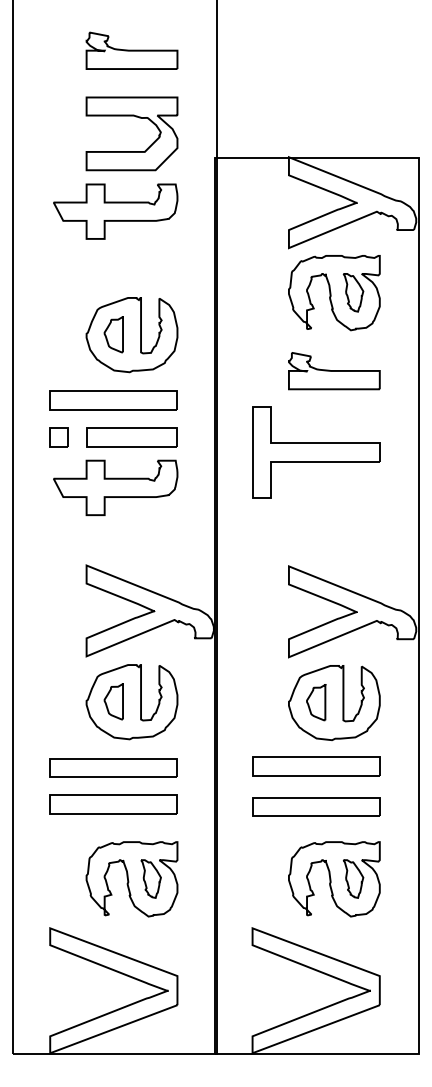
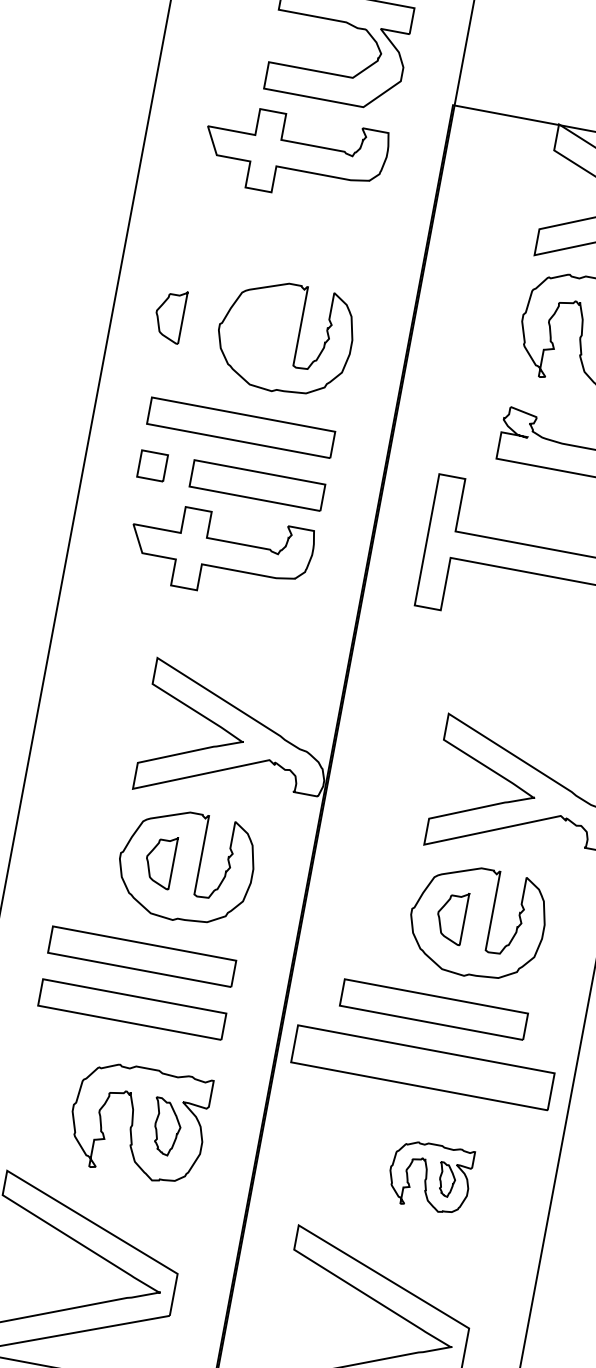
part: (113, 334) -> (169, 315), moved
part: (316, 806) -> (423, 1067), size x1.4
part: (334, 879) -> (429, 1177), size x0.6

